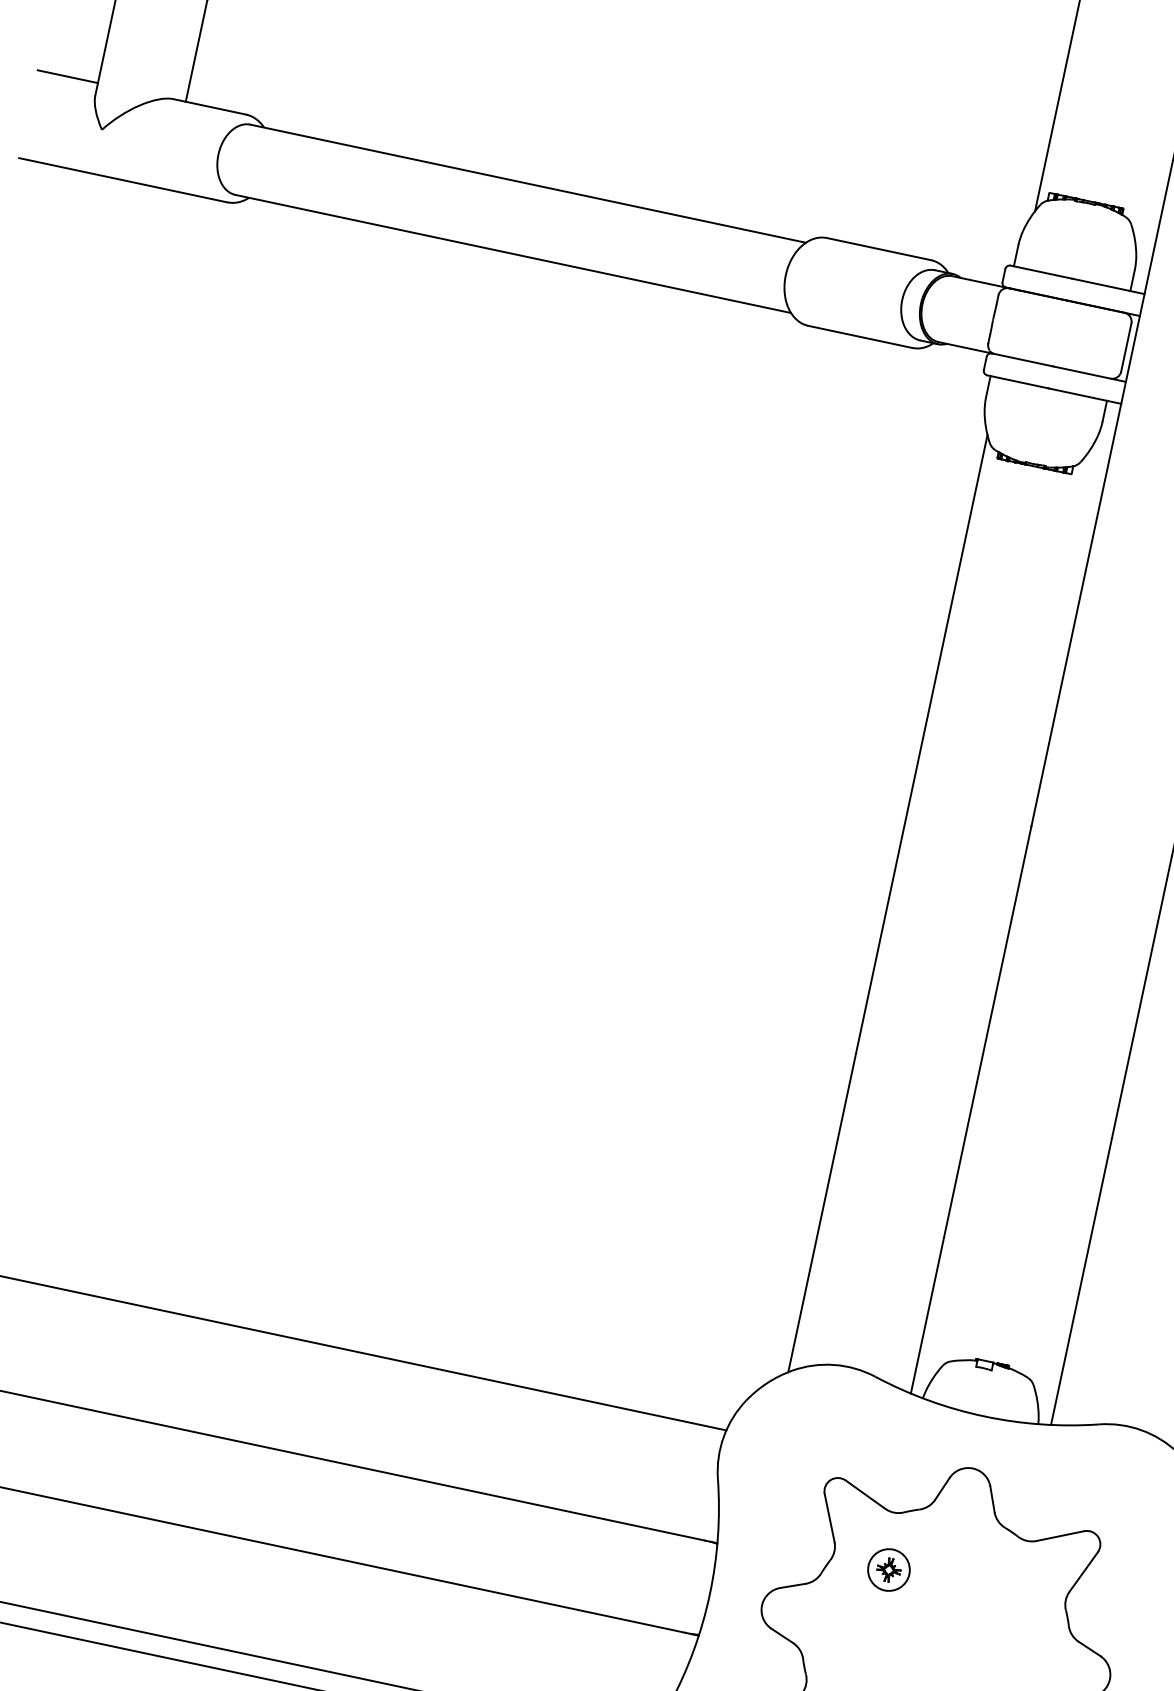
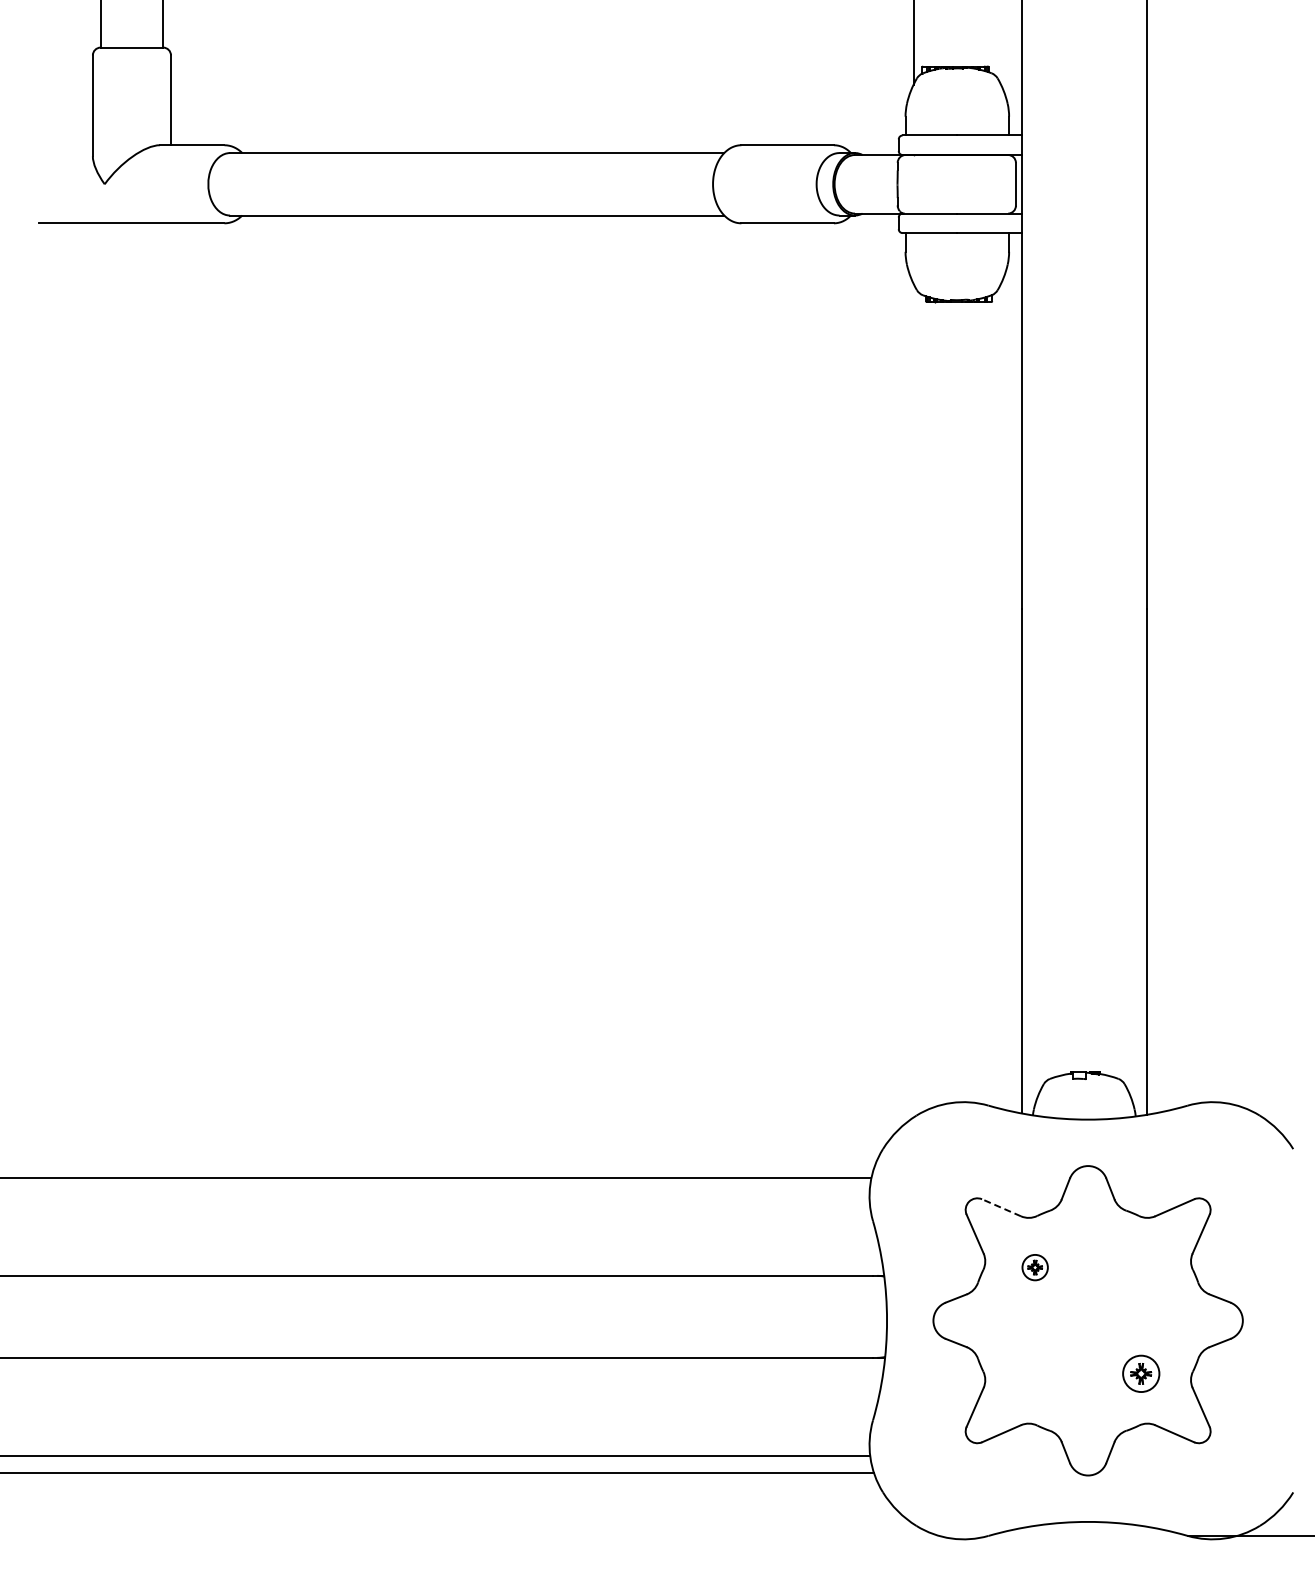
line: (67, 76) -> (65, 145), removed
line: (887, 903) -> (913, 700), removed
line: (865, 1494) -> (1001, 1207), solid -> dashed
part: (889, 1569) -> (1035, 1267), size x0.7

